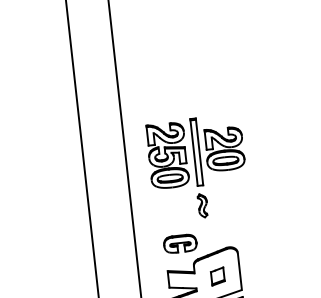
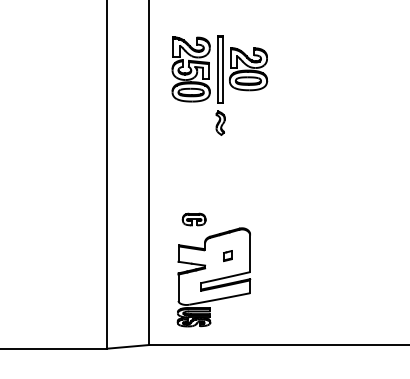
part: (197, 168) -> (219, 85), moved
part: (180, 243) -> (194, 219), size x0.7
part: (217, 275) -> (227, 255), size x0.6

